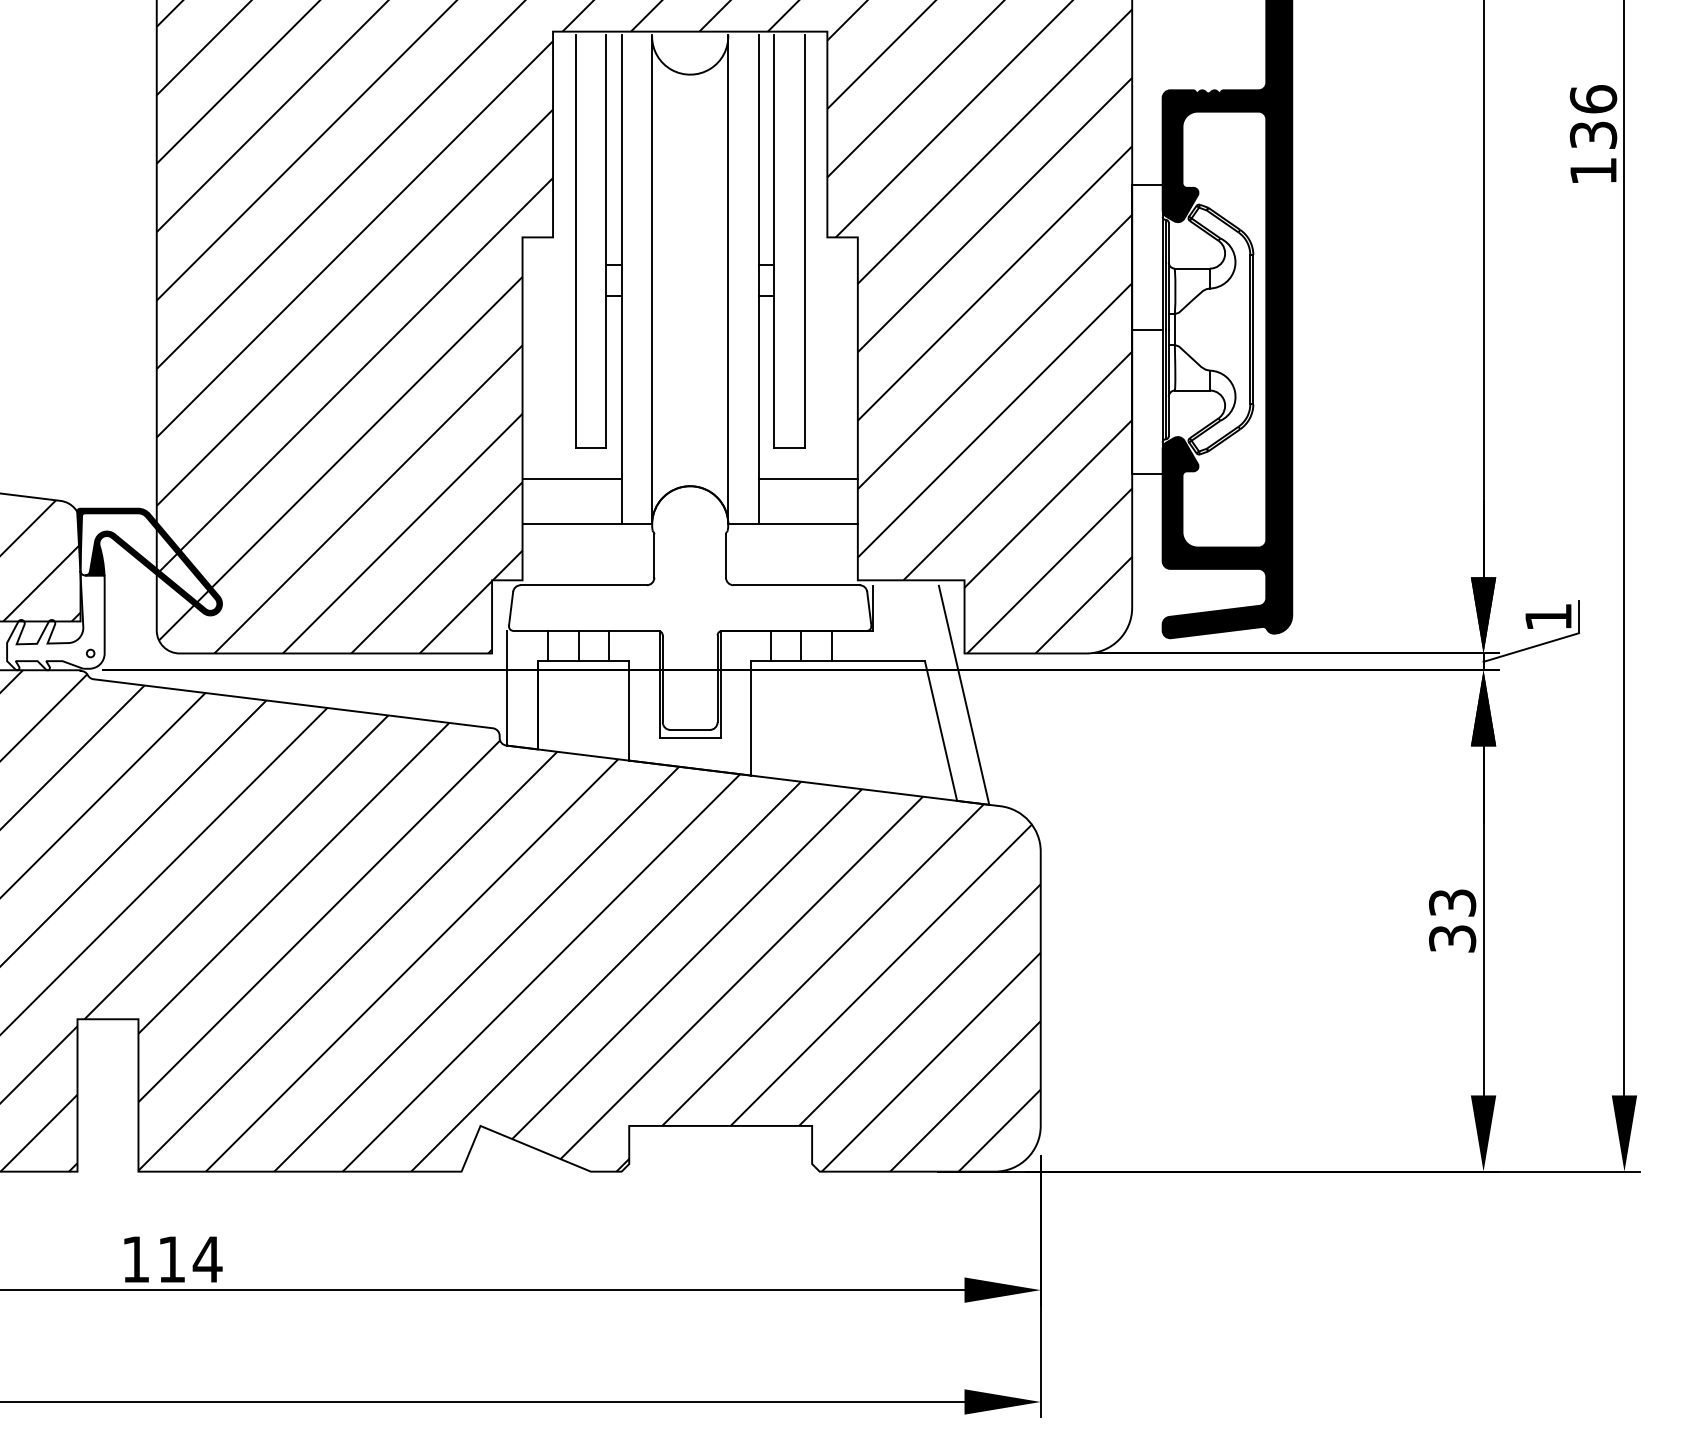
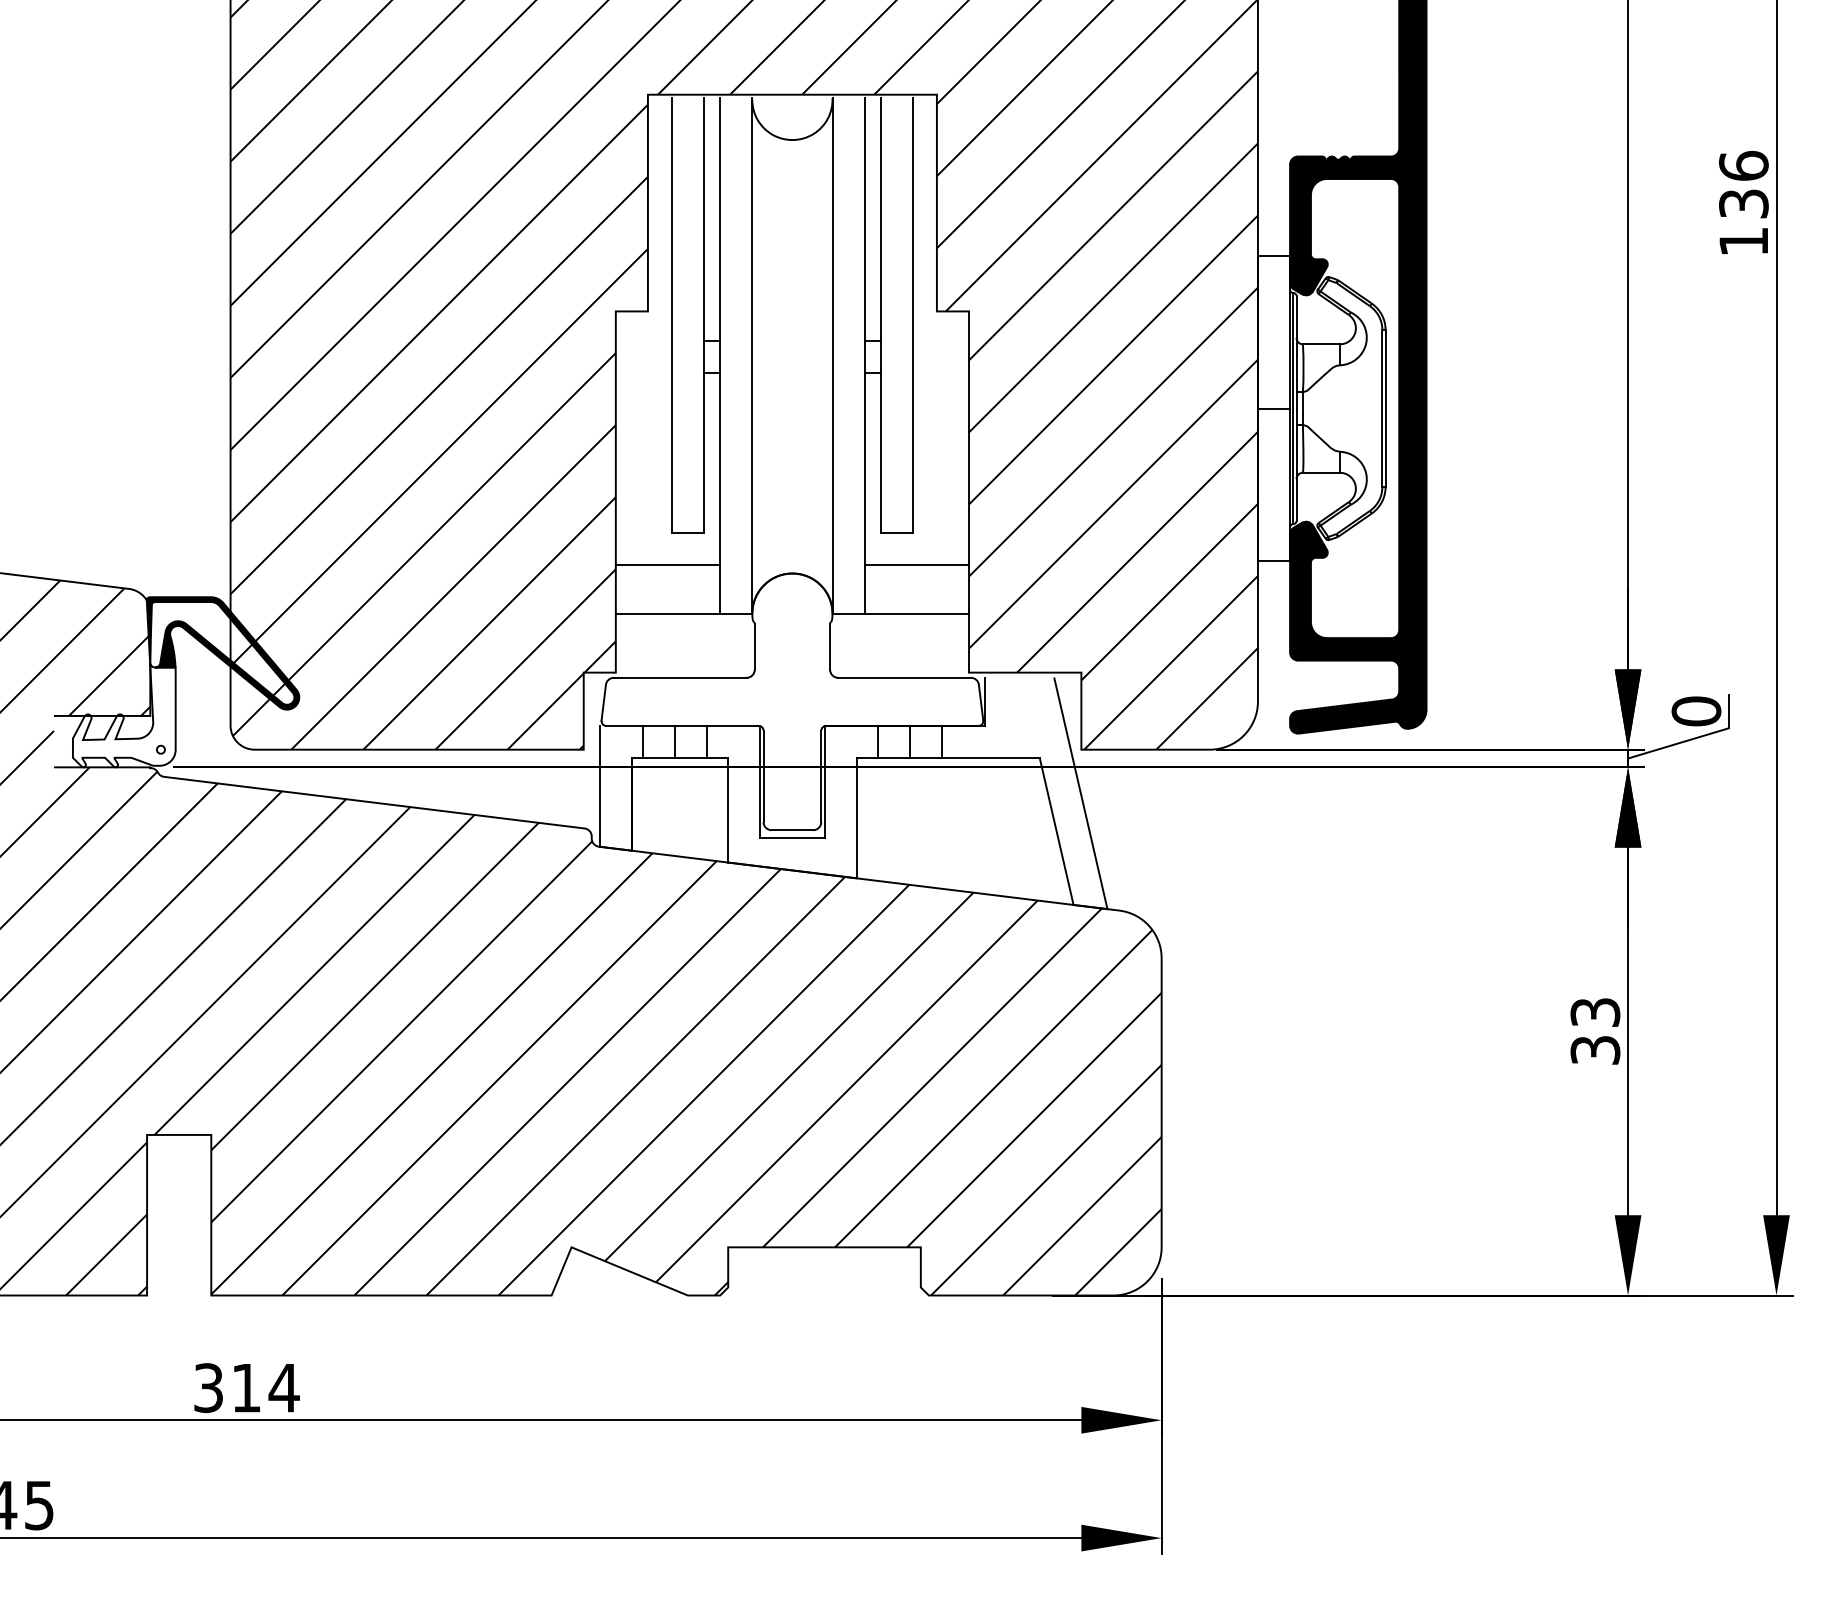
text: (1548, 617) -> (1696, 711), 1 -> 0
text: (135, 1259) -> (208, 1387), 114 -> 314

